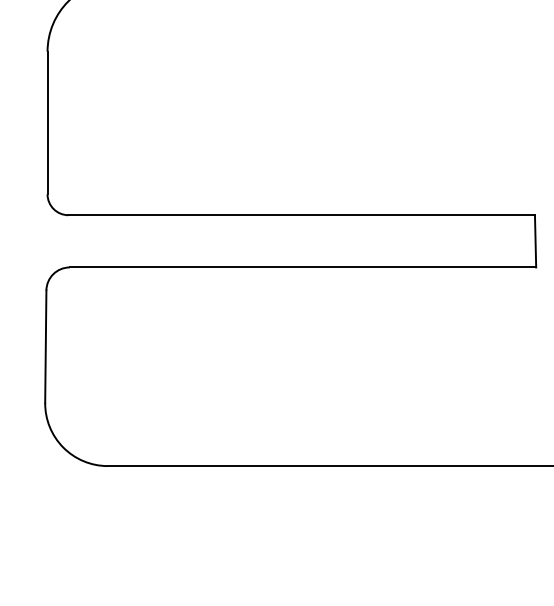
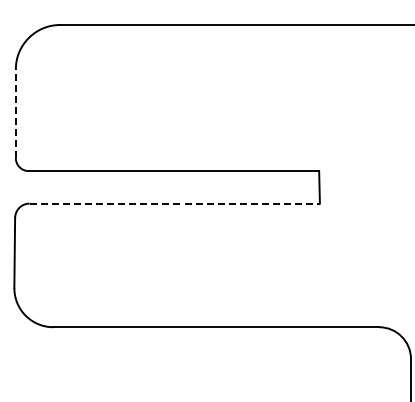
line: (47, 122) -> (15, 113), solid -> dashed
line: (304, 267) -> (175, 203), solid -> dashed

